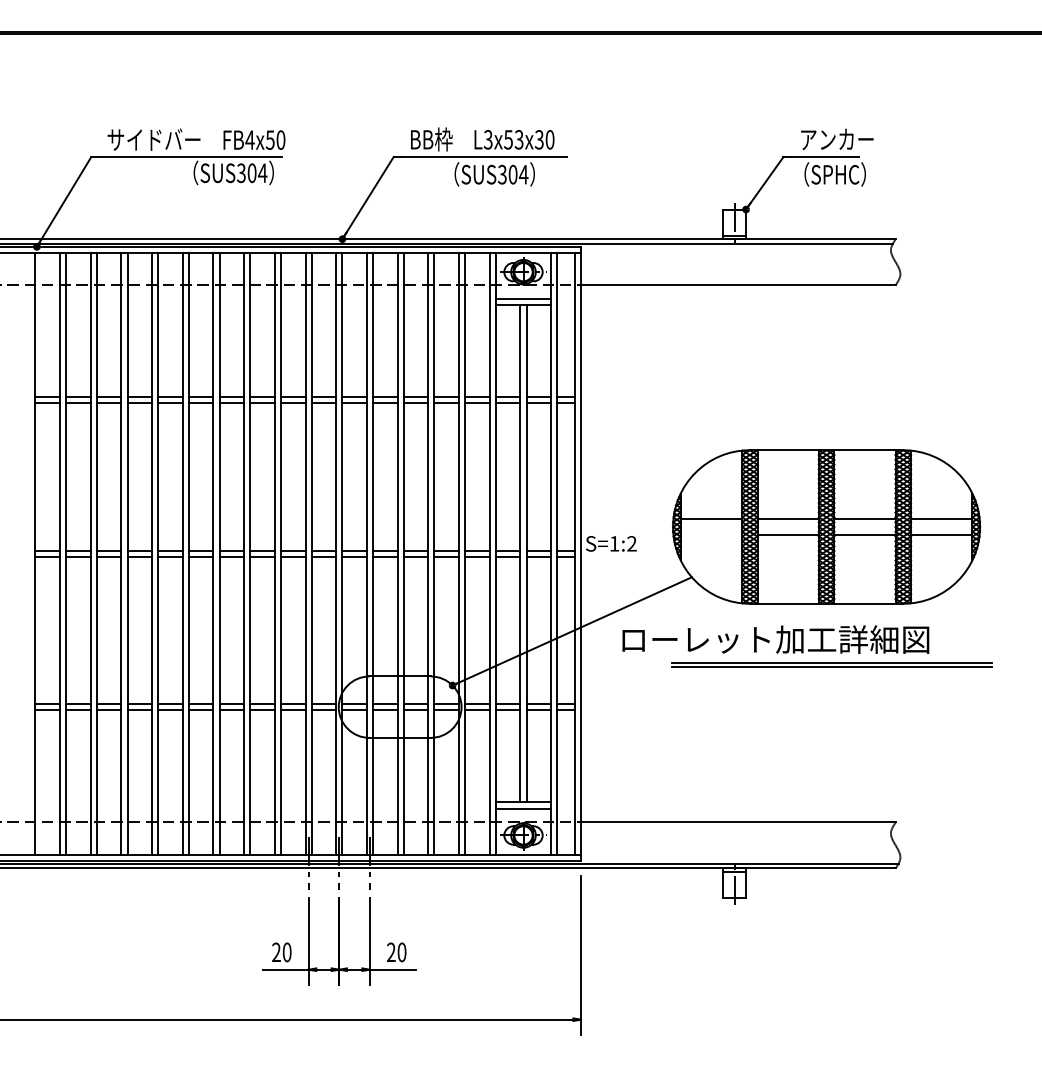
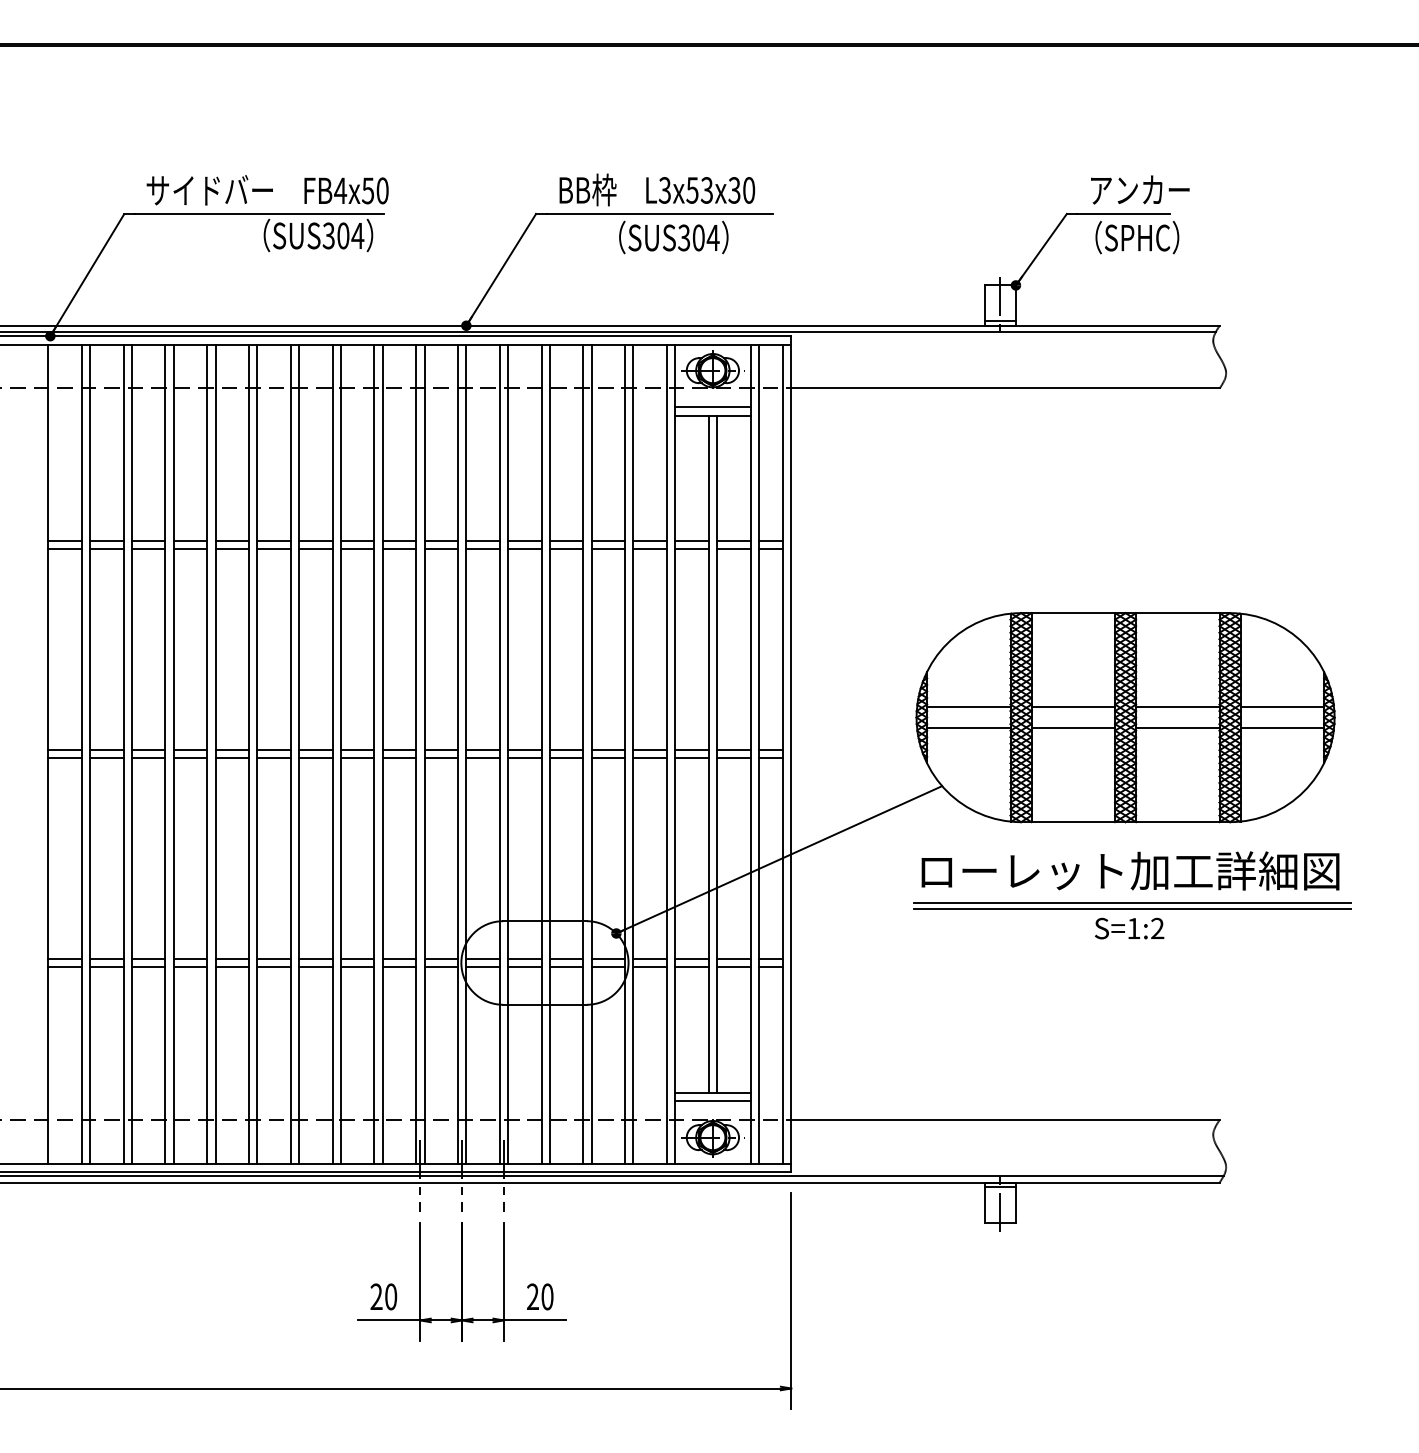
line: (711, 534) -> (968, 728), added
text: (611, 543) -> (1129, 928), moved
text: (775, 639) -> (1130, 870), moved

